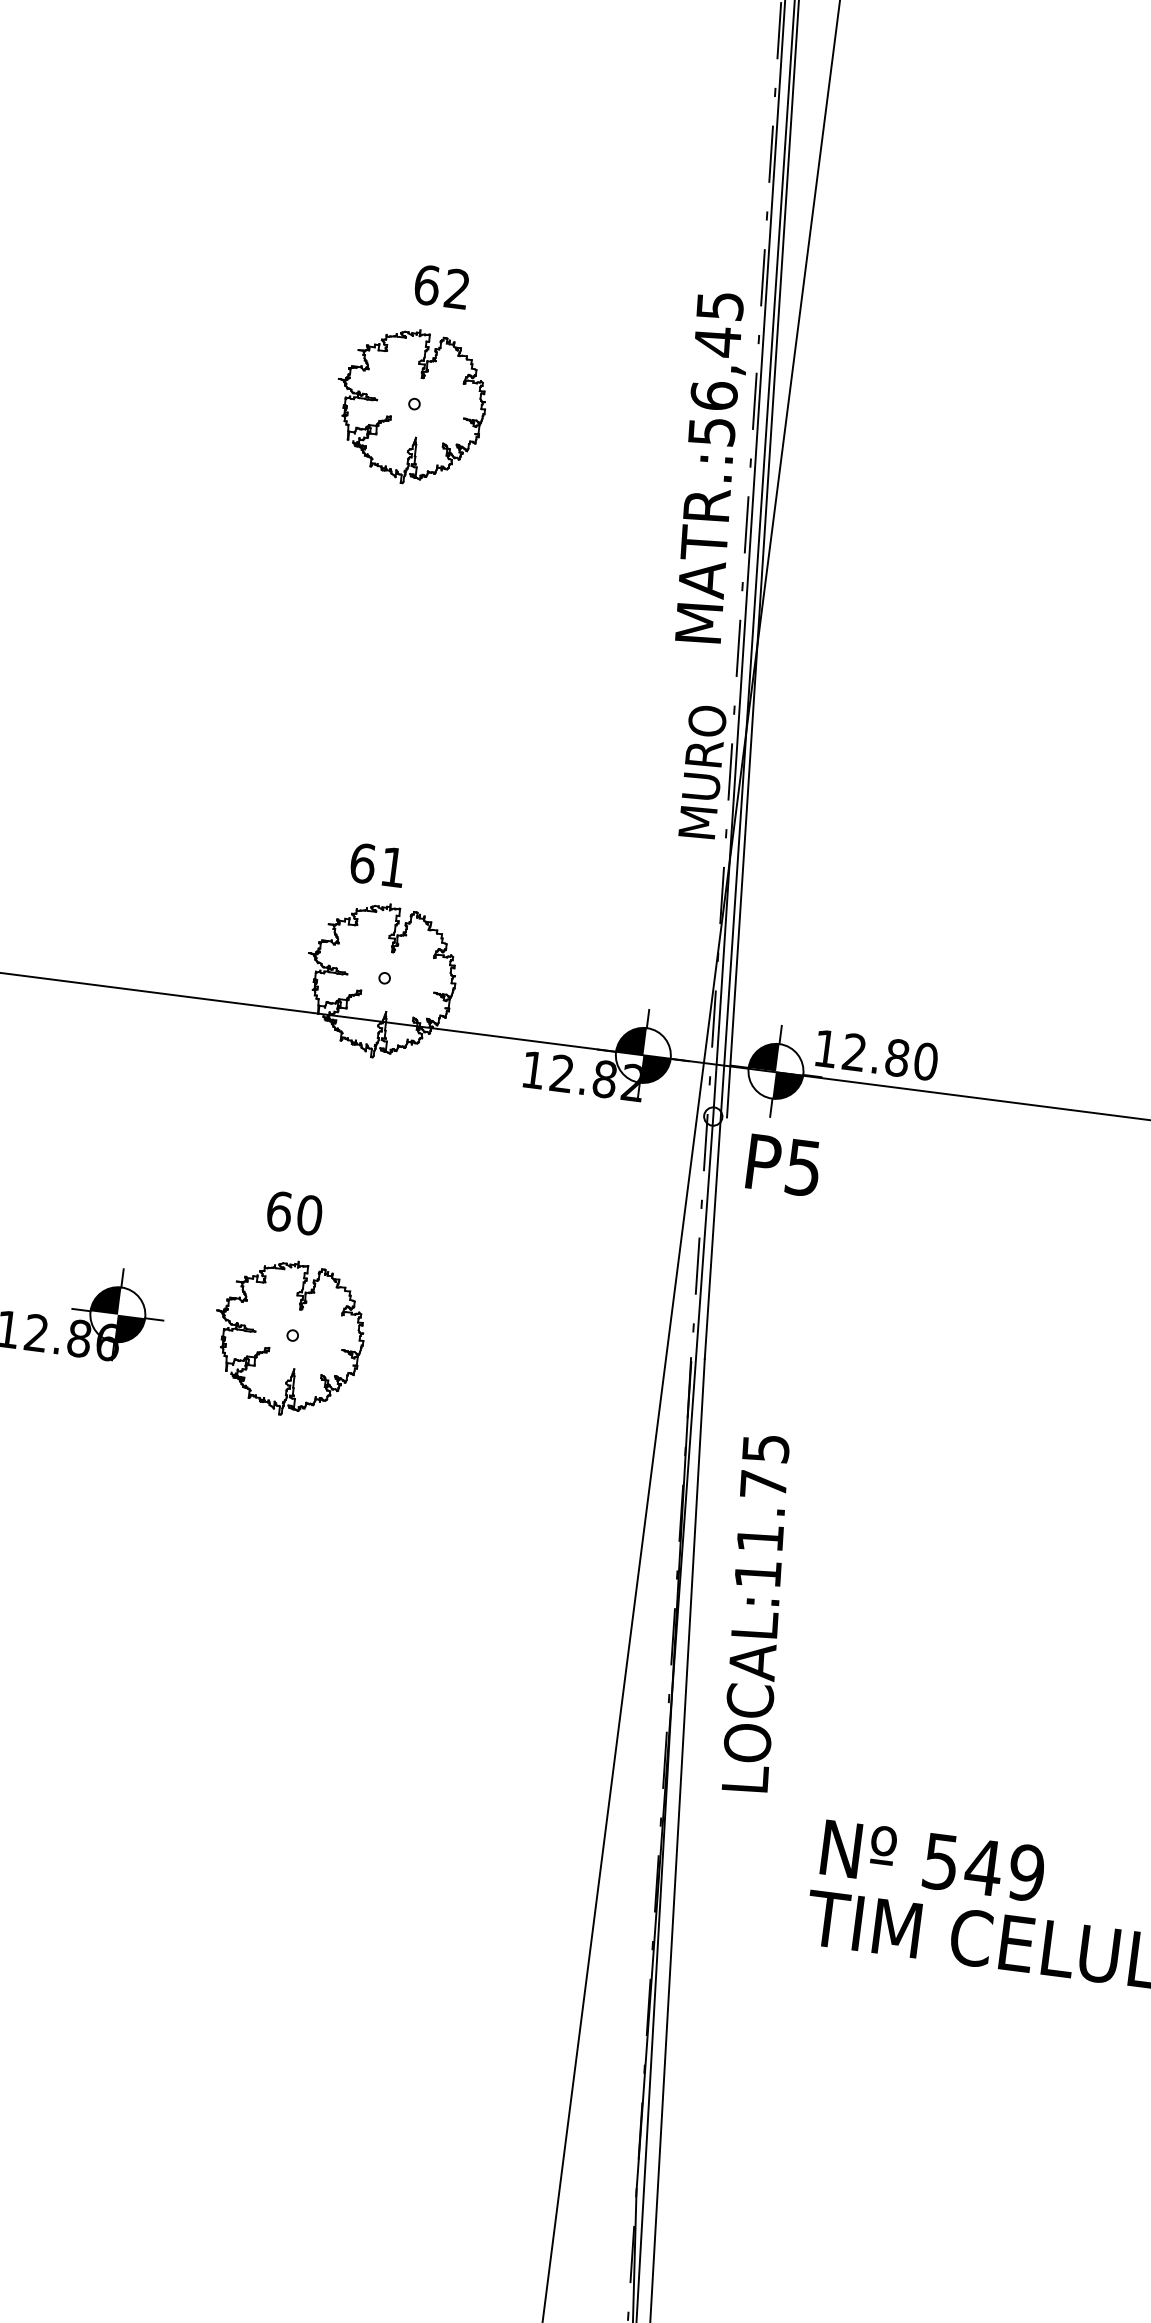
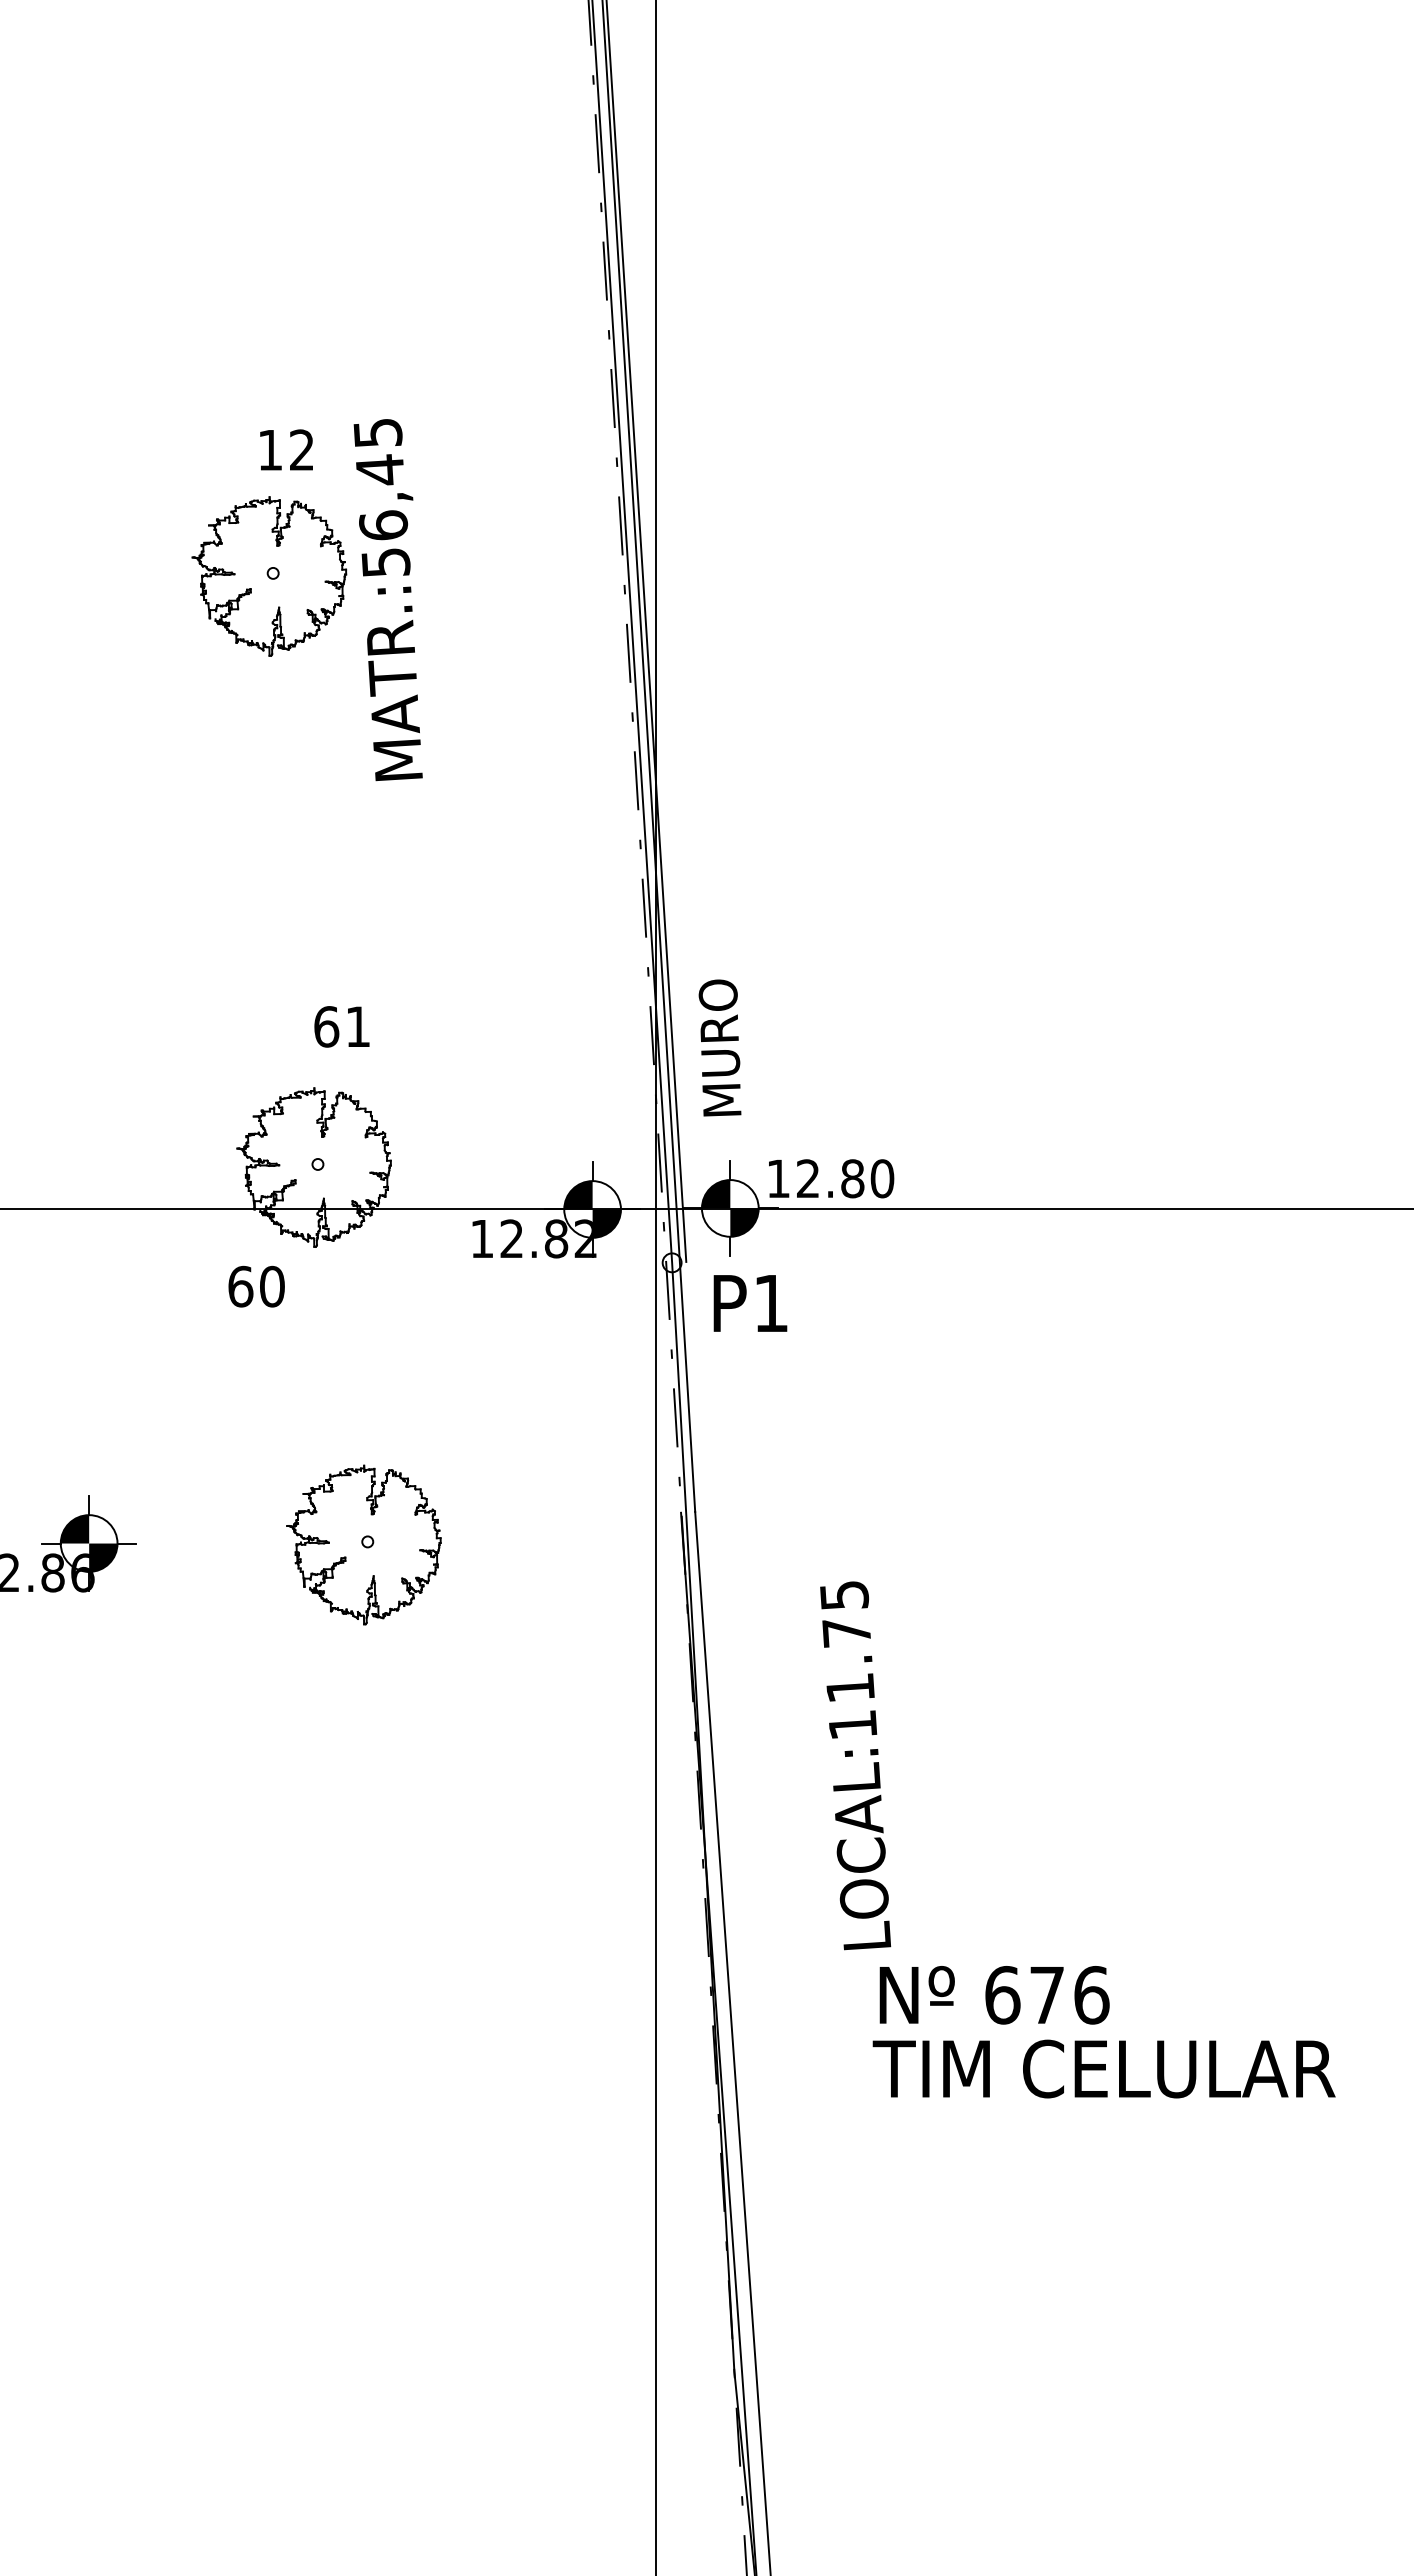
text: (427, 284) -> (270, 449), 62 -> 12
text: (708, 468) -> (387, 600), moved
text: (702, 771) -> (719, 1047), moved
text: (377, 864) -> (341, 1026), moved
text: (802, 1167) -> (770, 1303), P5 -> P1
text: (294, 1213) -> (256, 1286), moved
part: (288, 1337) -> (363, 1544), moved
text: (755, 1613) -> (855, 1765), moved
text: (984, 1867) -> (1047, 1995), 549 -> 676

